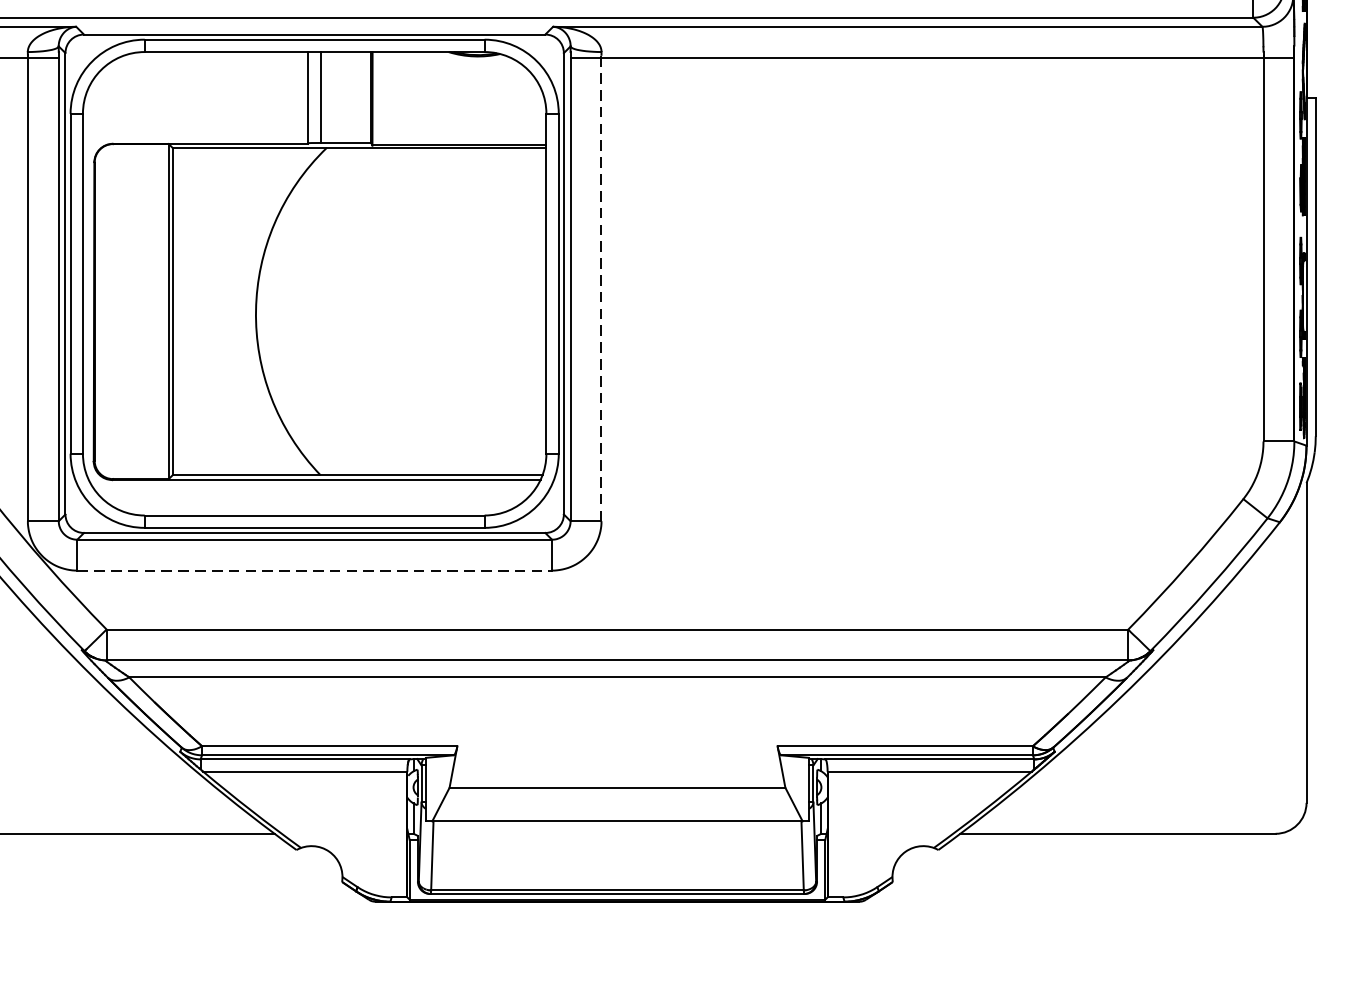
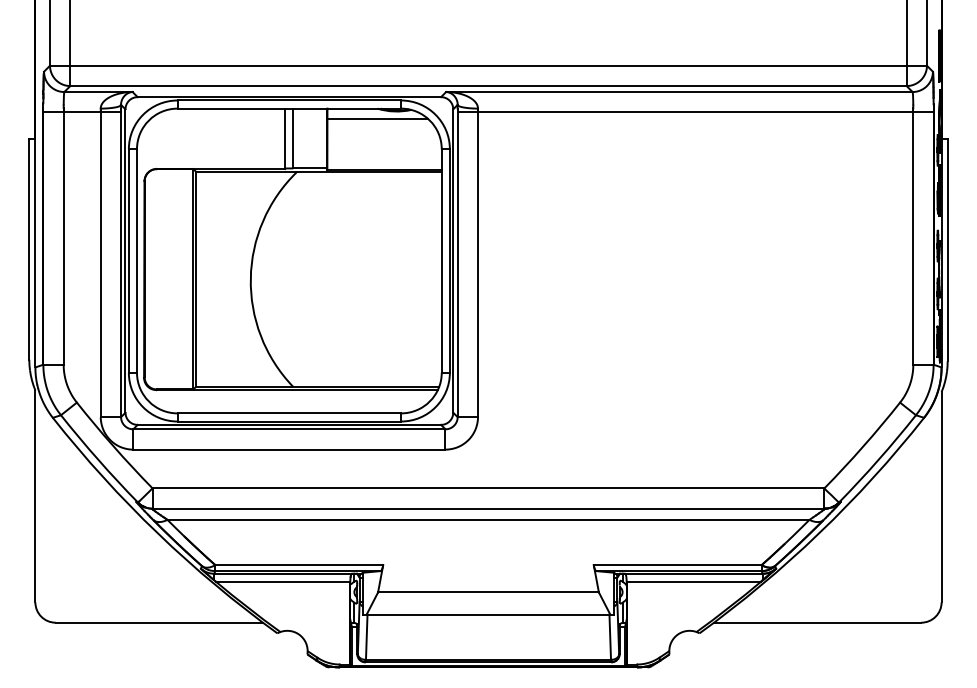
line: (448, 67) -> (377, 118), added
line: (600, 287) -> (477, 263), dashed -> solid
line: (314, 570) -> (289, 449), dashed -> solid

